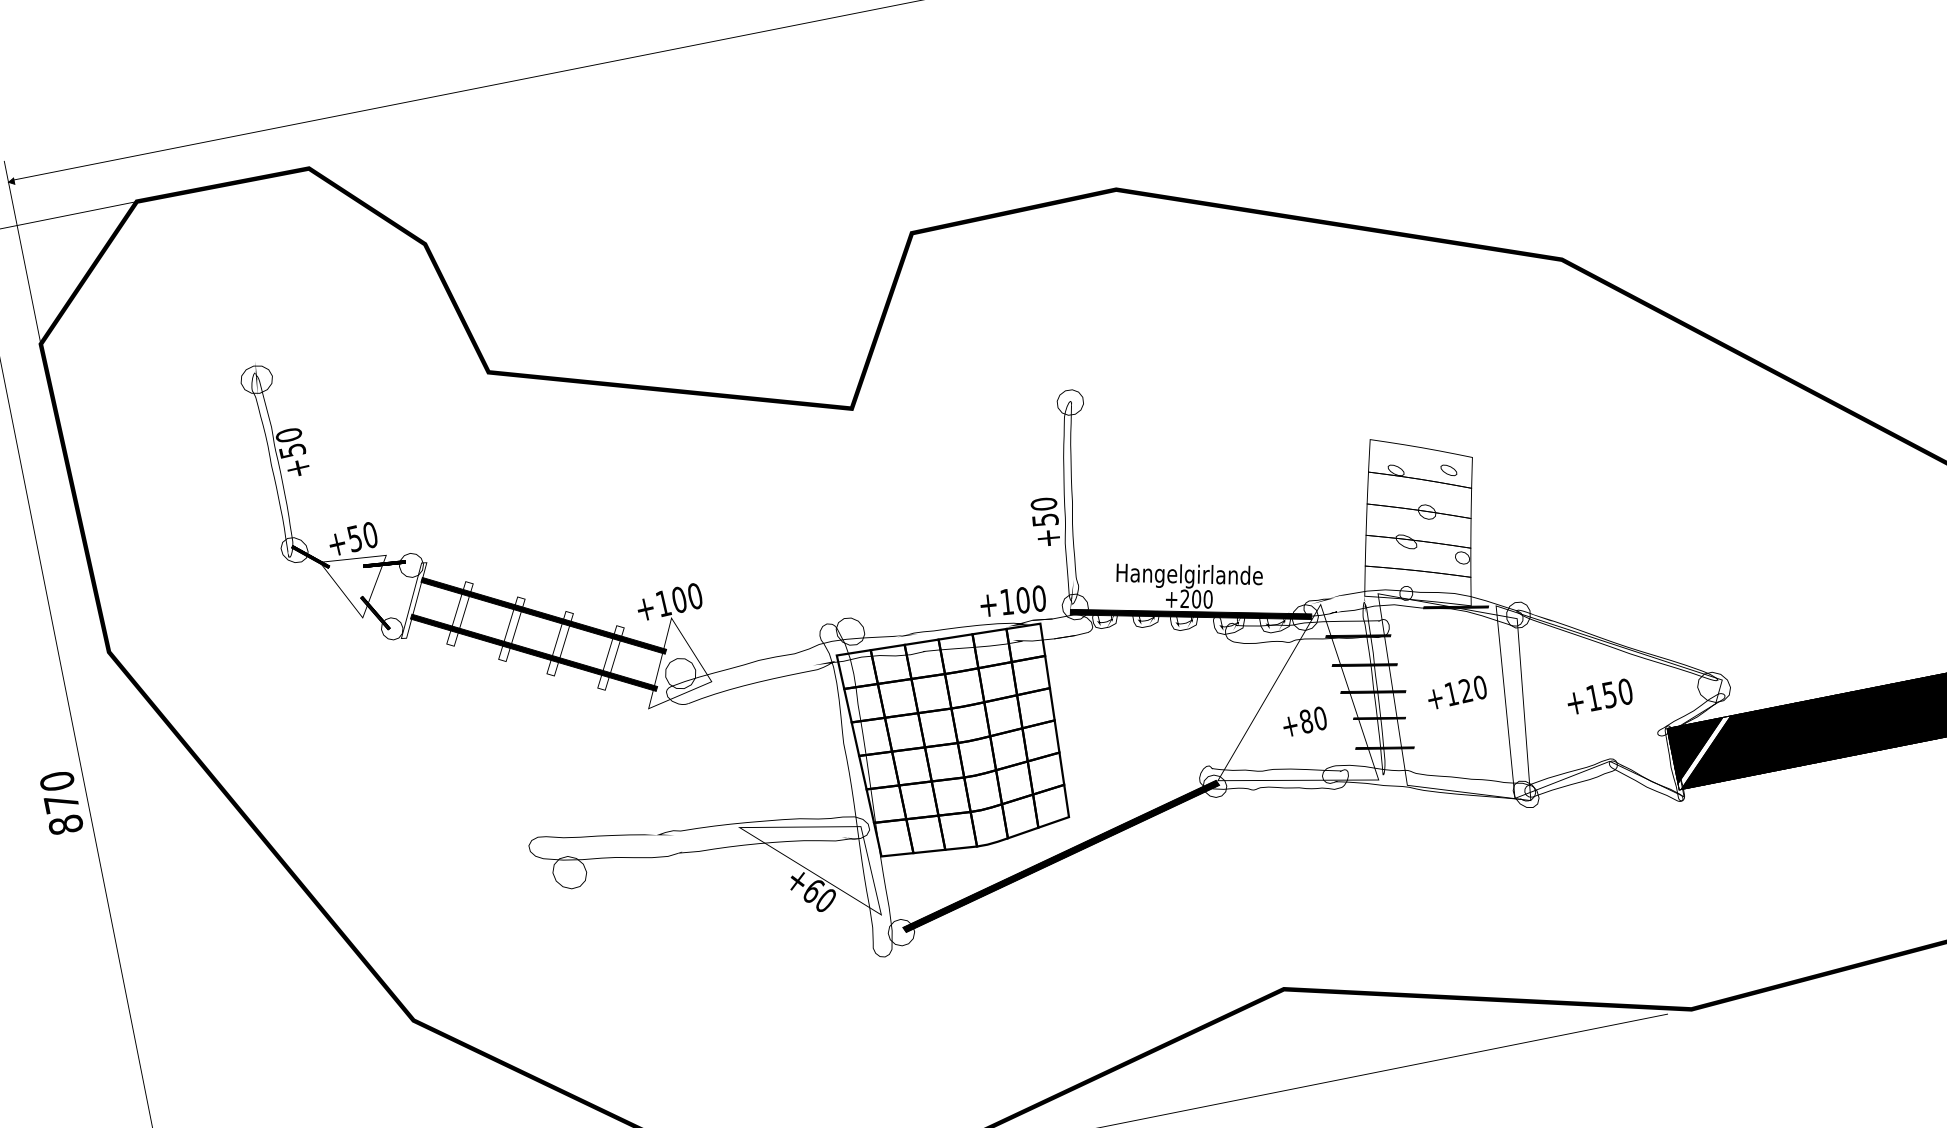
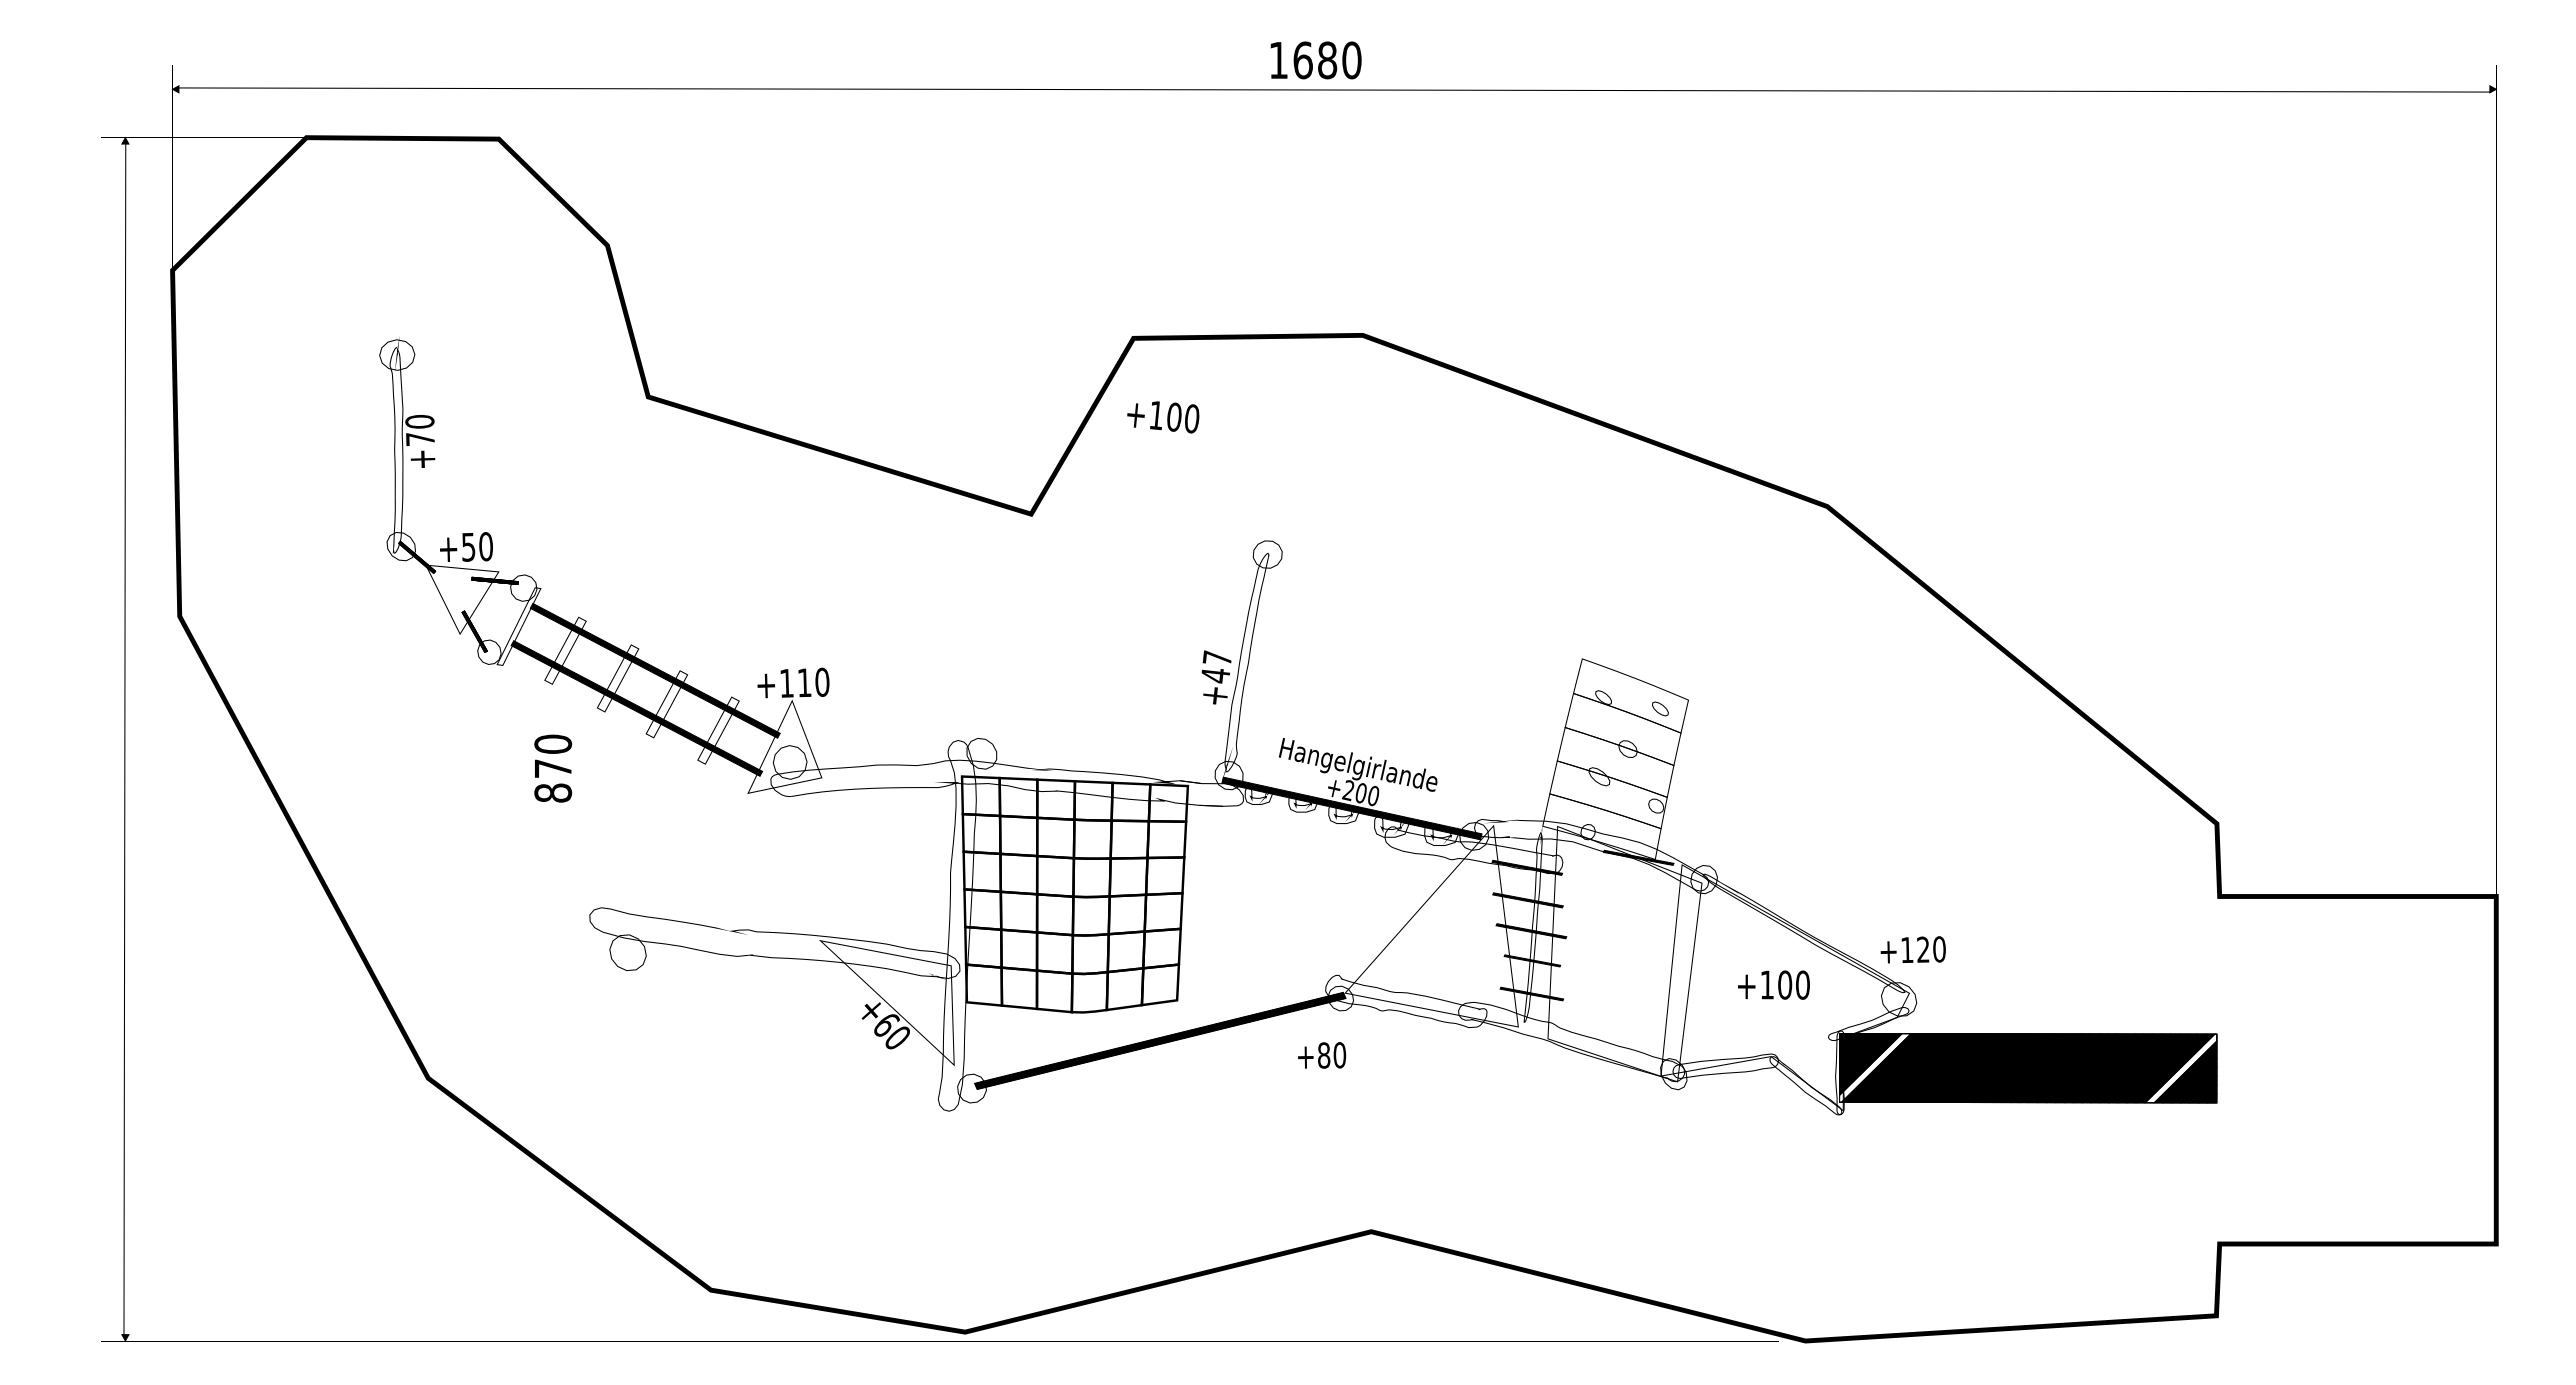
text: (292, 451) -> (420, 439), +50 -> +70
text: (1044, 511) -> (1216, 666), +50 -> +47
text: (679, 599) -> (804, 682), +100 -> +110
text: (1013, 602) -> (1163, 417), moved
text: (1456, 692) -> (1912, 949), moved
text: (1609, 694) -> (1785, 984), +150 -> +100
text: (1304, 721) -> (1322, 1055), moved
text: (61, 802) -> (553, 768), moved

